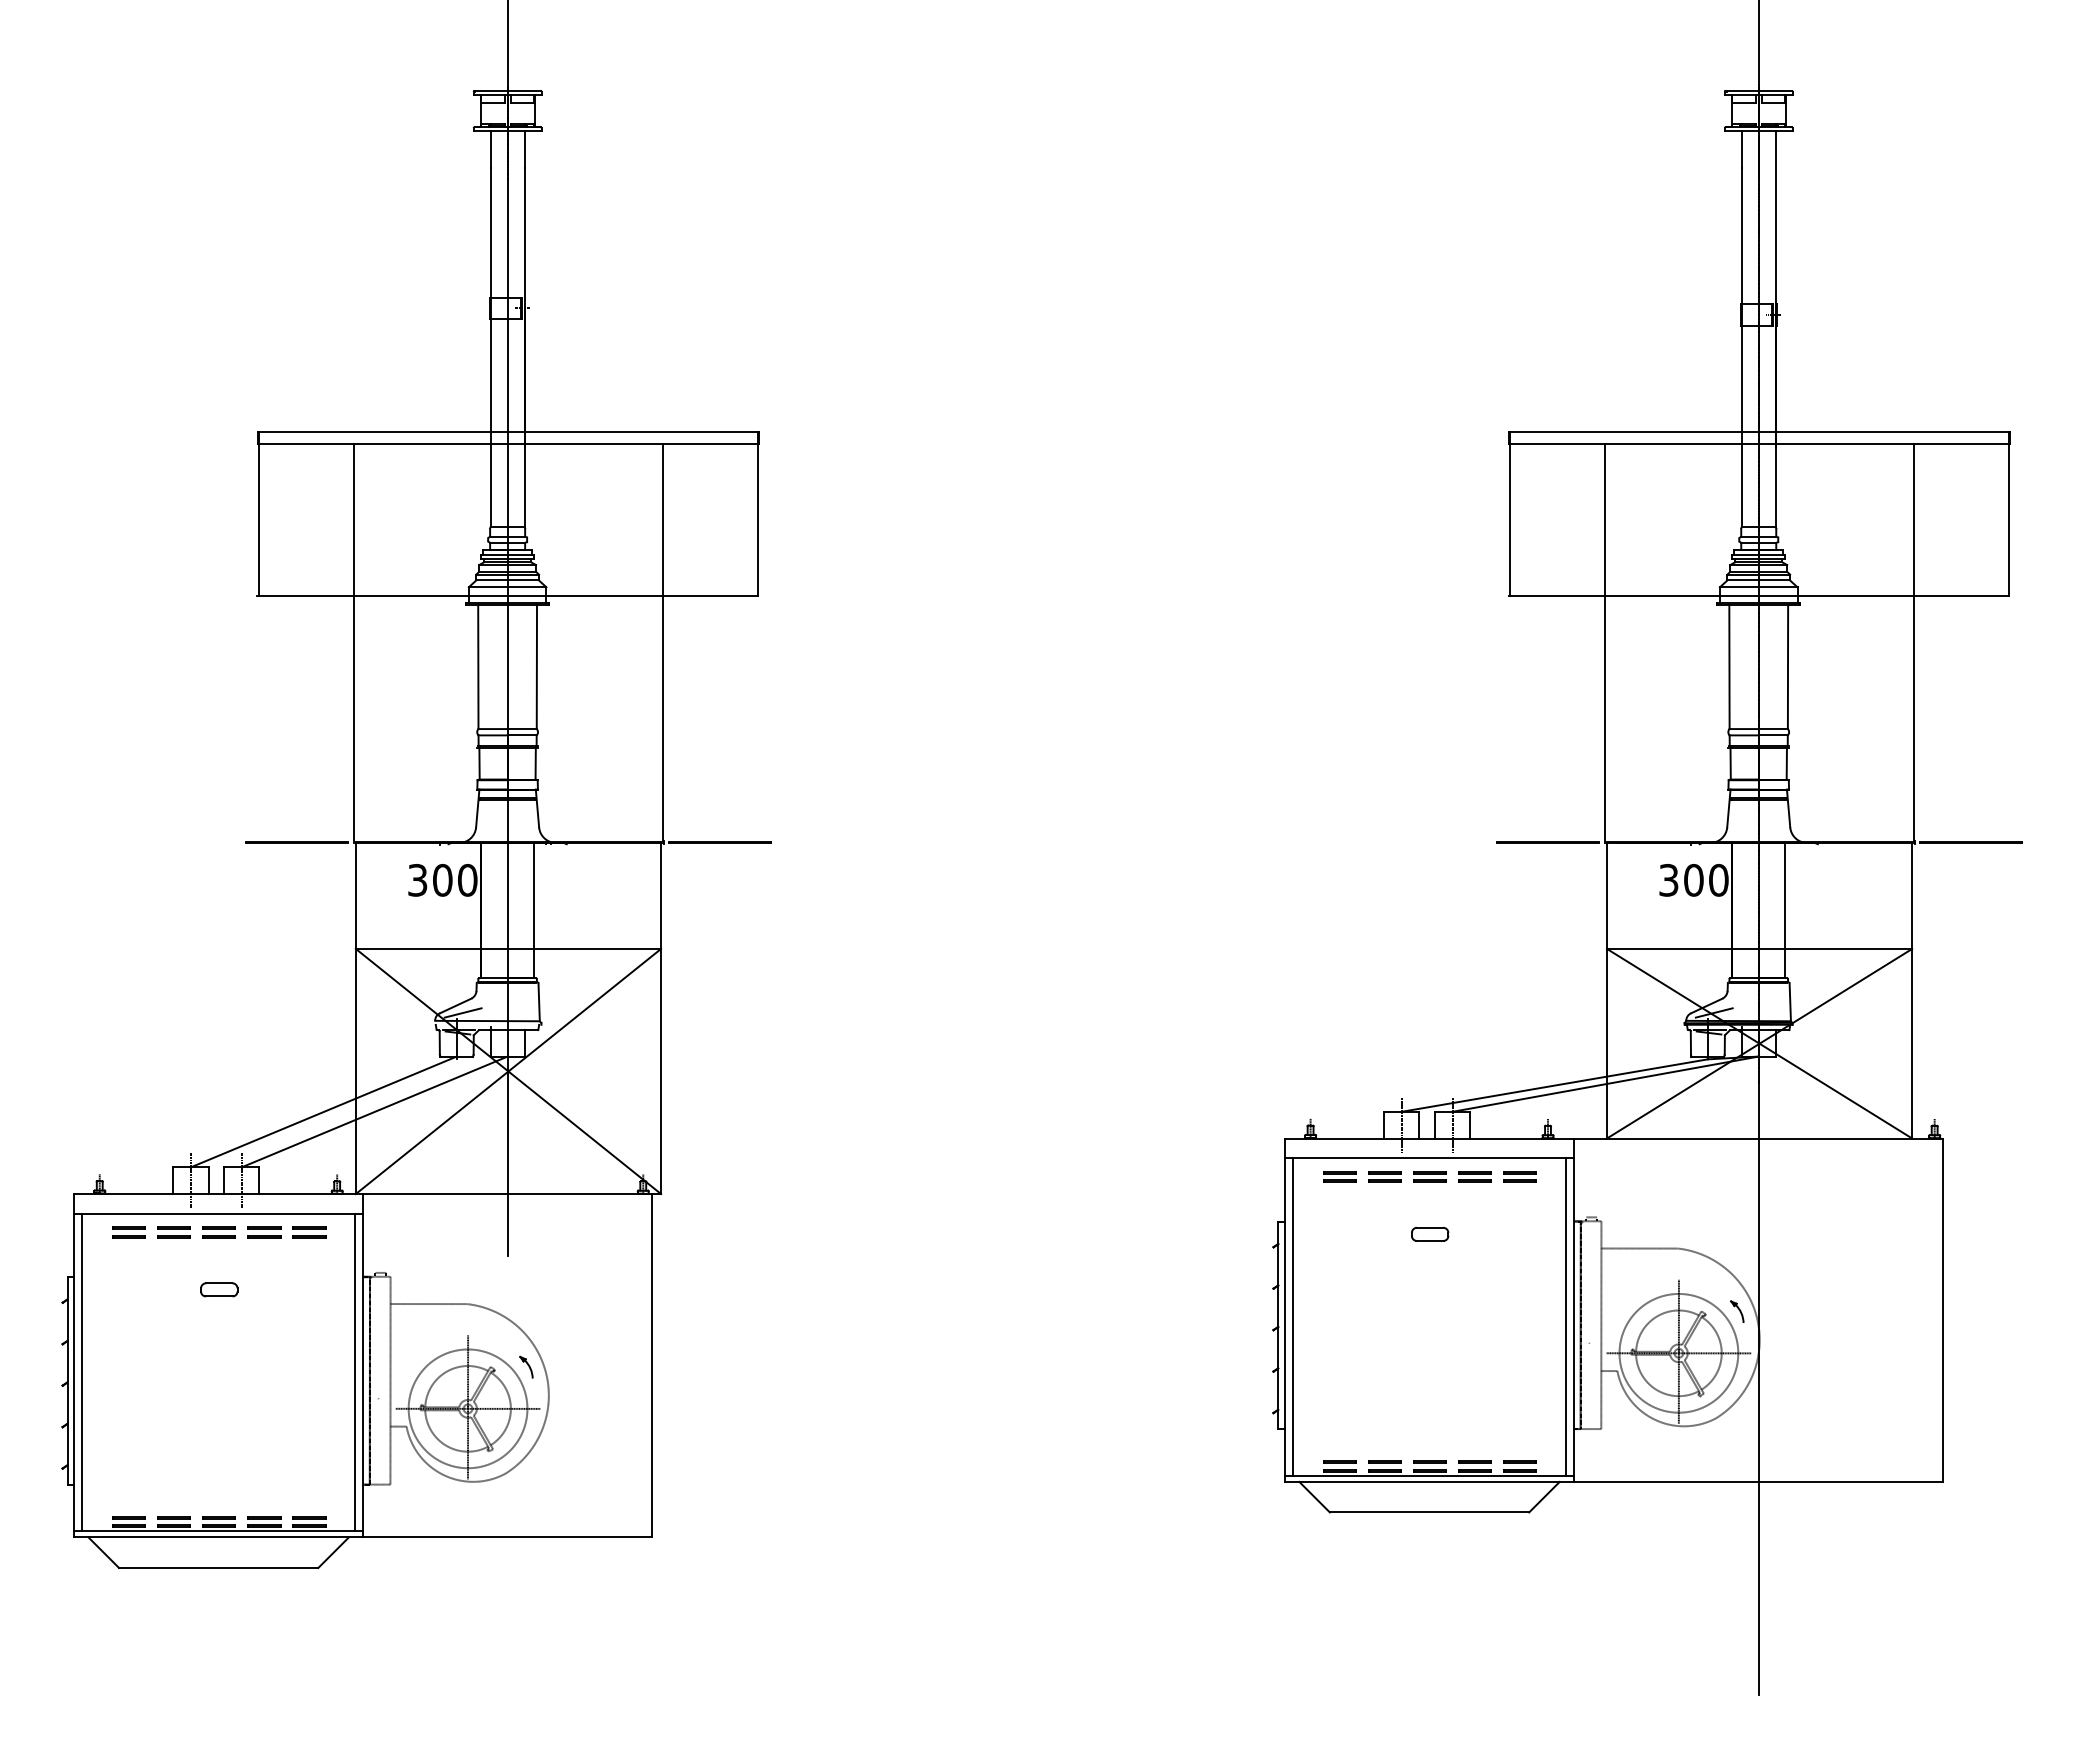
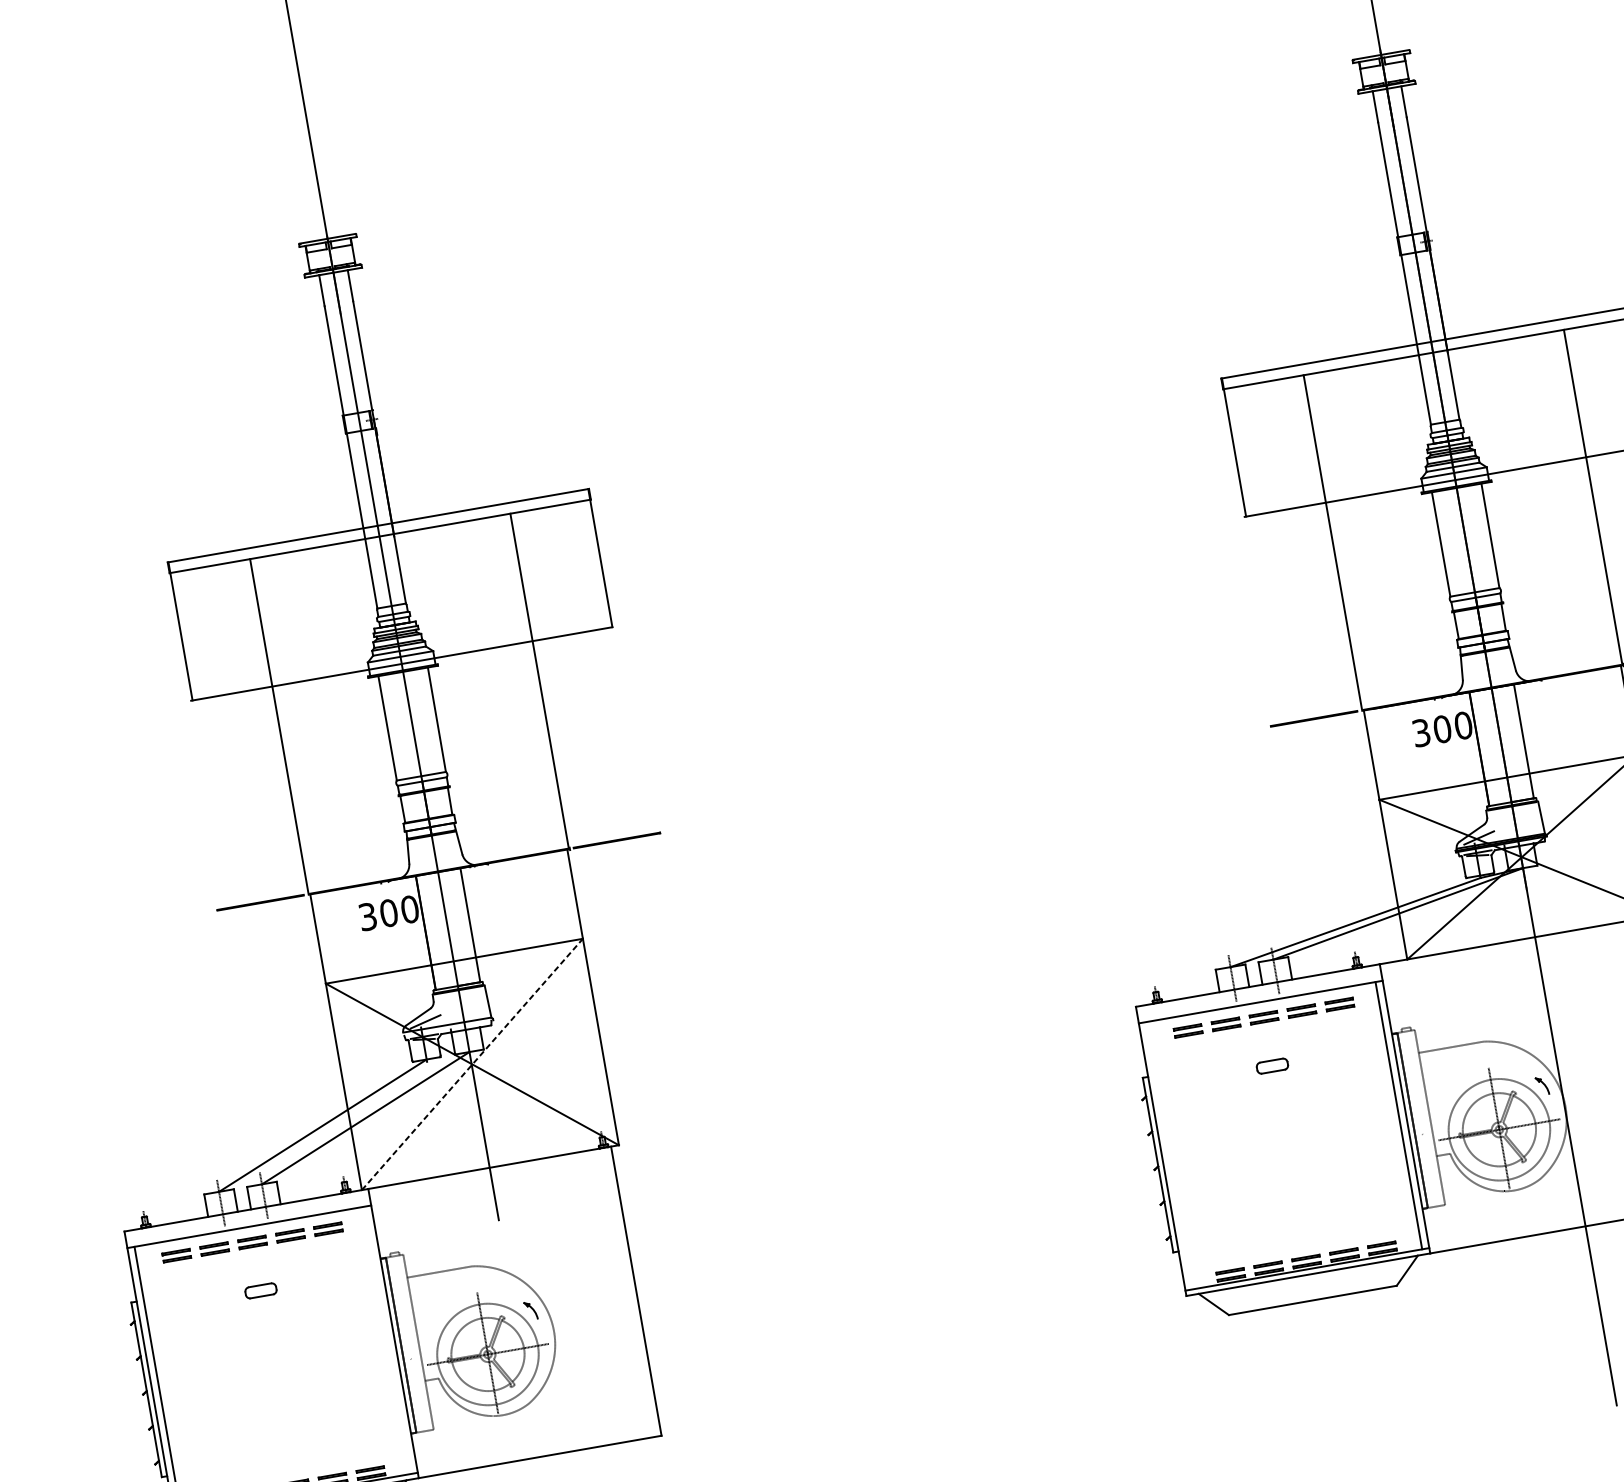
line: (508, 1071) -> (472, 1064), solid -> dashed
line: (1293, 1316) -> (1169, 1155), removed
line: (355, 1372) -> (387, 1340), removed

